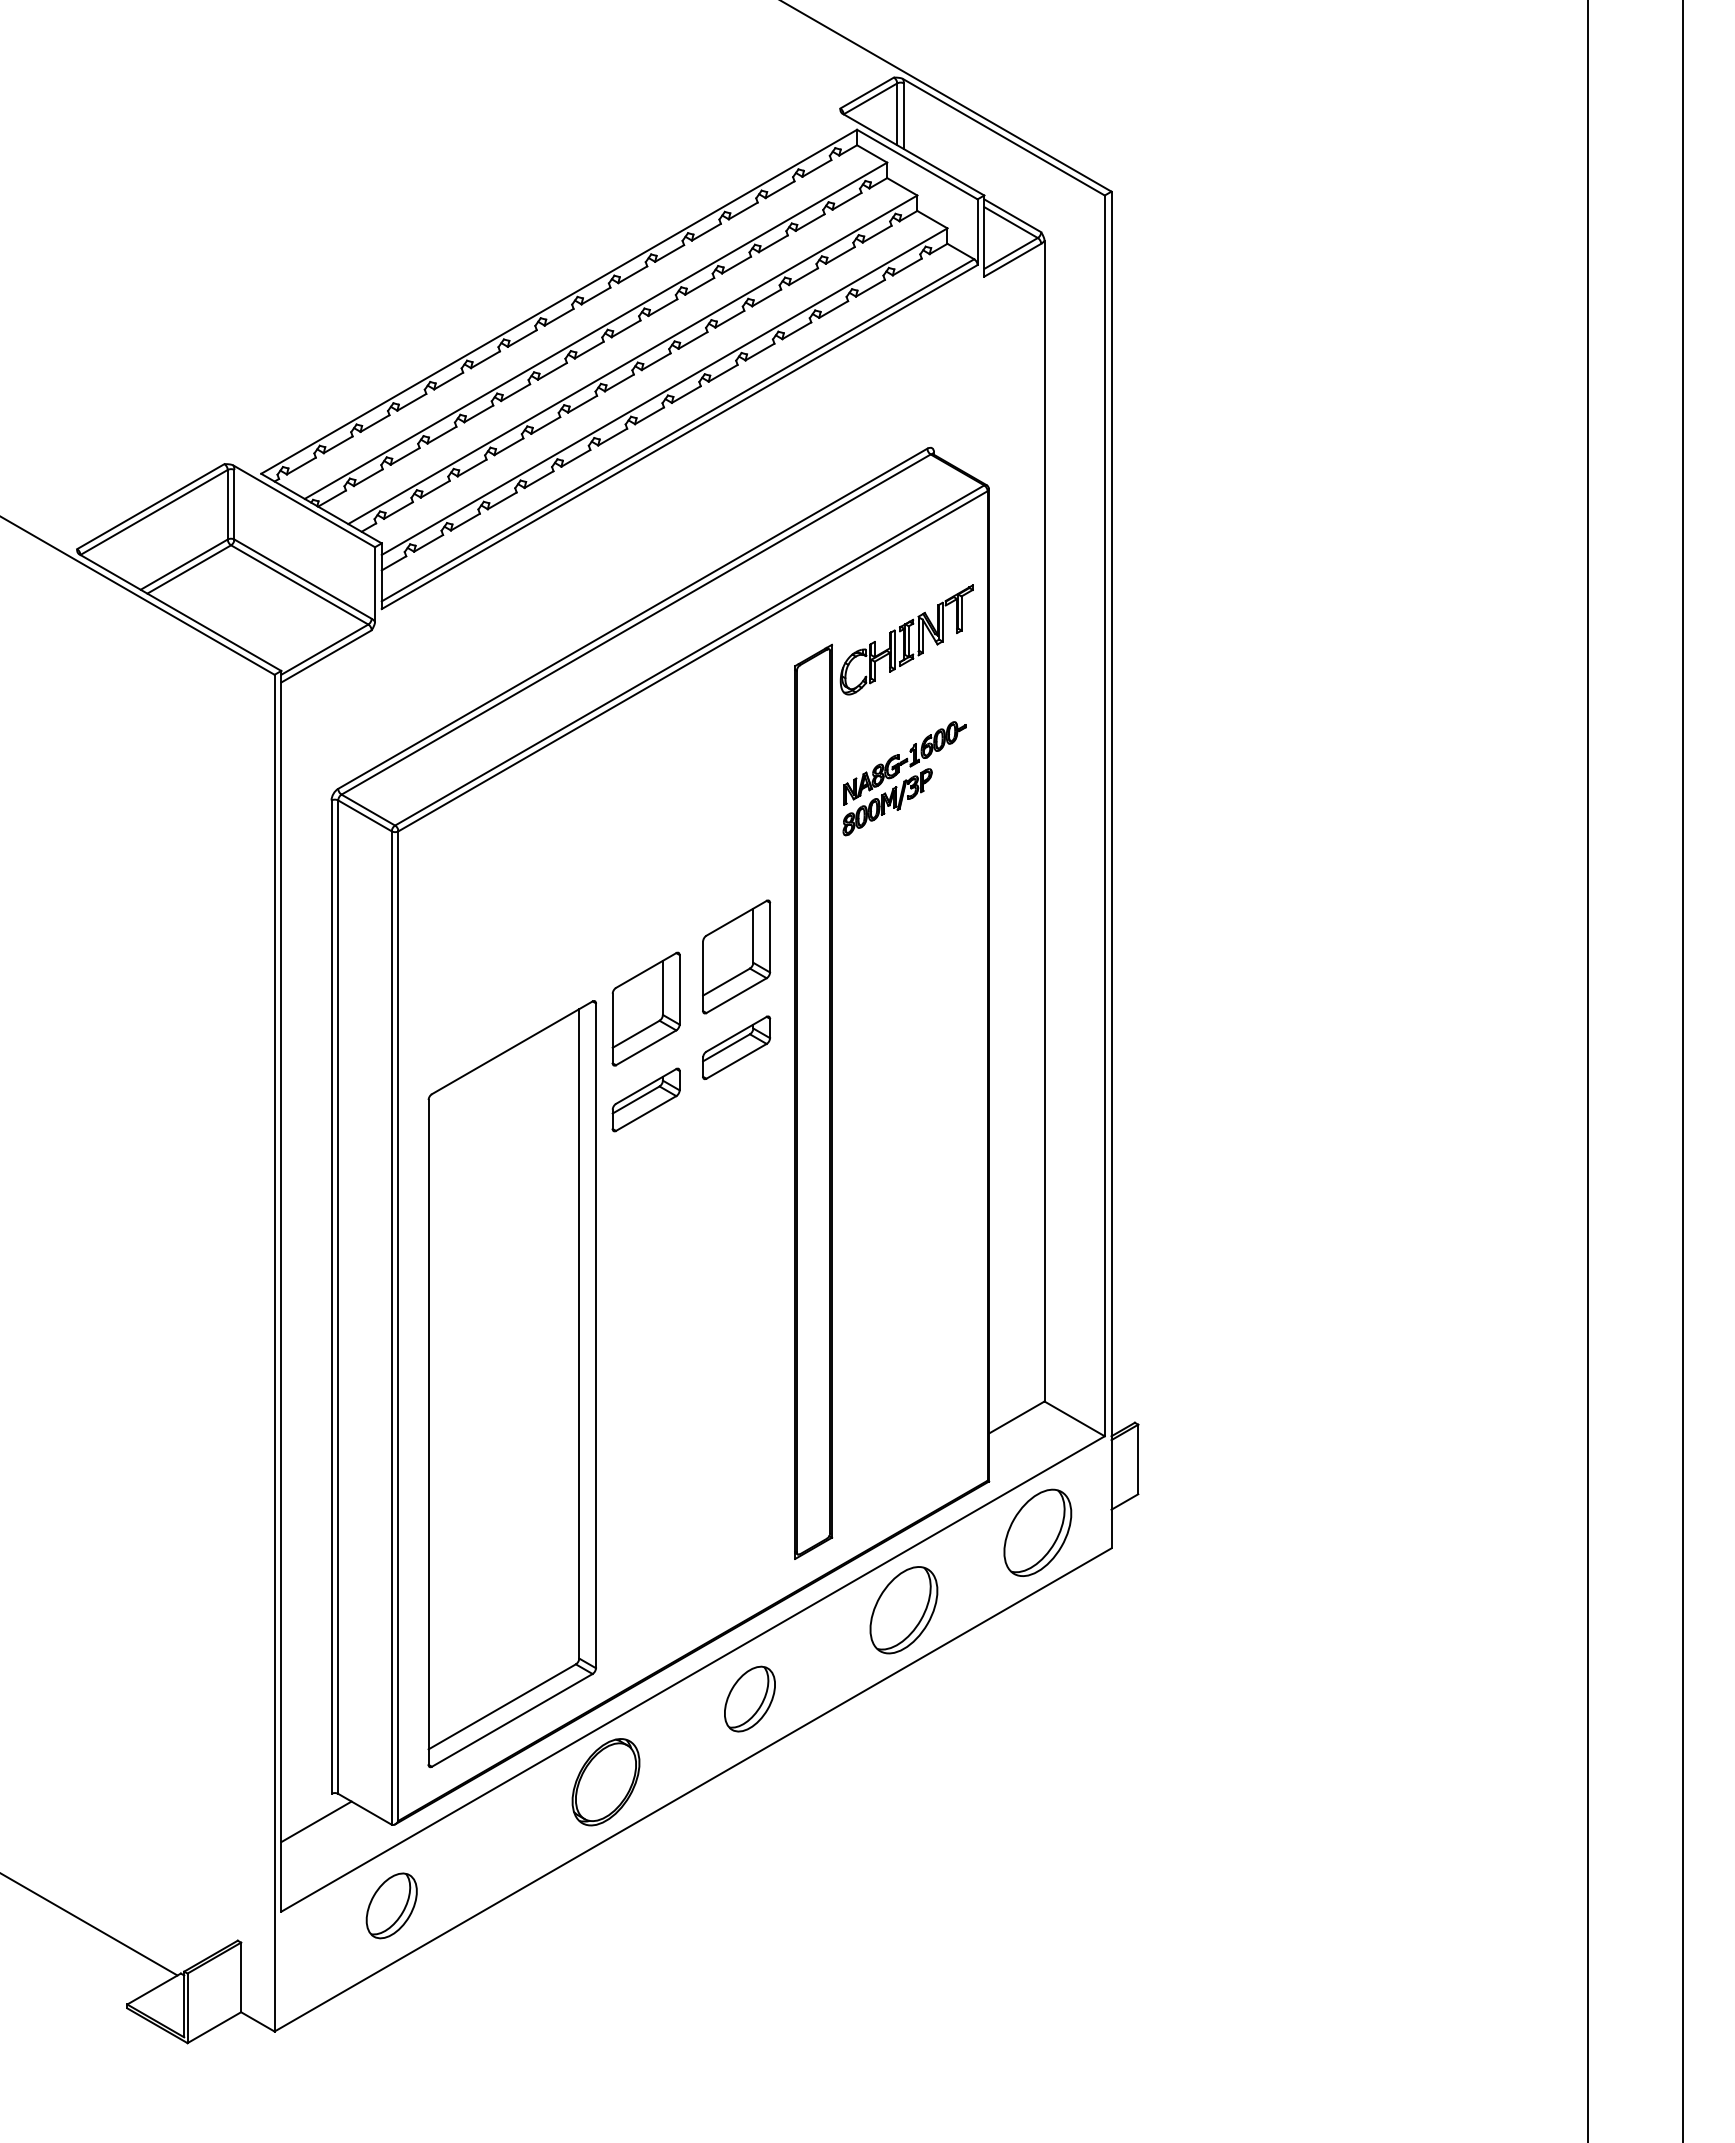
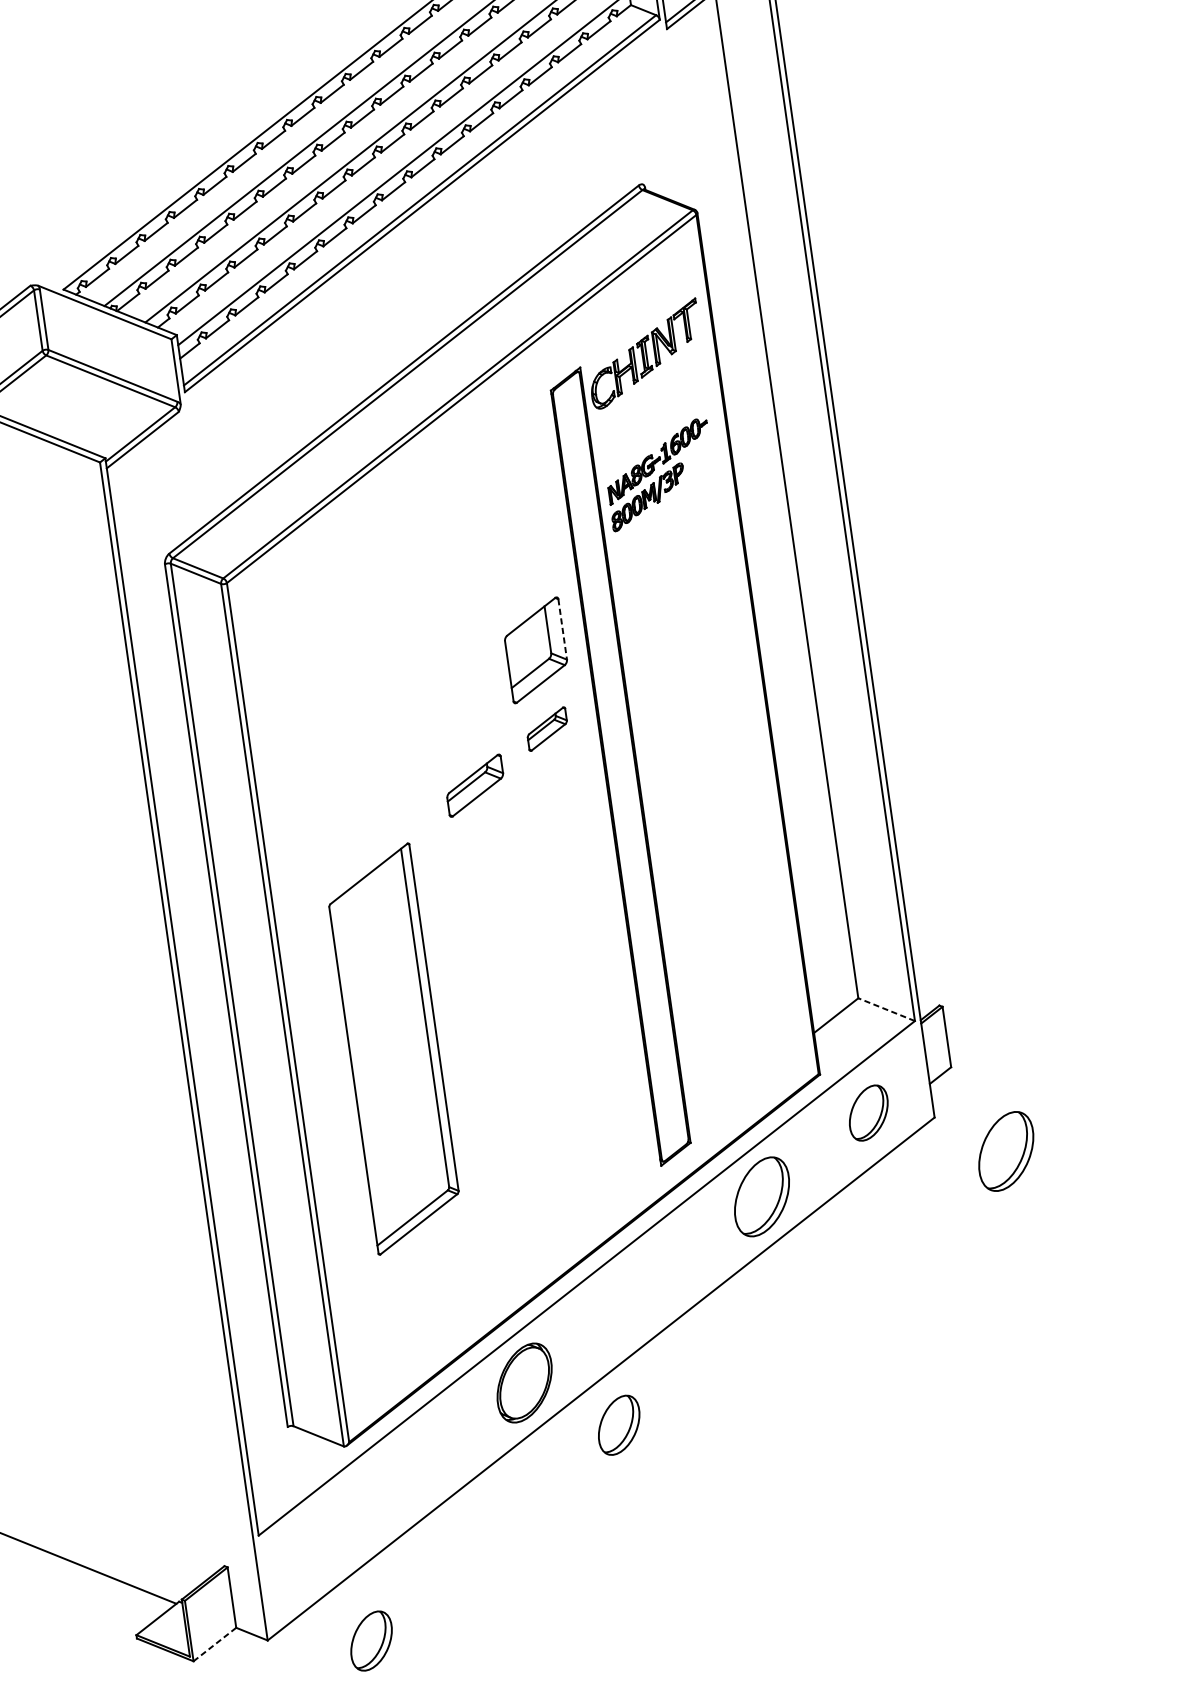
line: (770, 937) -> (563, 629), solid -> dashed
part: (645, 1008) -> (463, 706), removed
part: (736, 1047) -> (547, 728), size x0.7
part: (511, 1384) -> (393, 1049), size x0.6
line: (1074, 1418) -> (886, 1009), solid -> dashed
part: (1037, 1532) -> (868, 1112), size x0.7
part: (1186, 1598) -> (1005, 1151), added
part: (749, 1698) -> (618, 1424), moved
line: (316, 1821) -> (278, 1452), removed
part: (391, 1905) -> (371, 1640), moved
line: (214, 2027) -> (215, 1644), solid -> dashed

